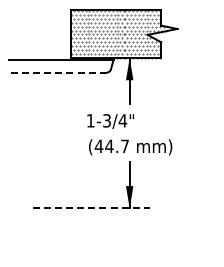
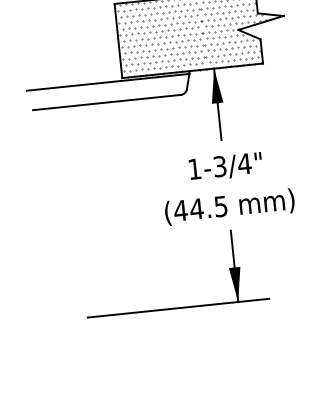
line: (59, 72) -> (107, 102), dashed -> solid
text: (110, 121) -> (225, 167), moved
text: (124, 146) -> (220, 206), (44.7 -> (44.5
line: (91, 208) -> (178, 308), dashed -> solid

